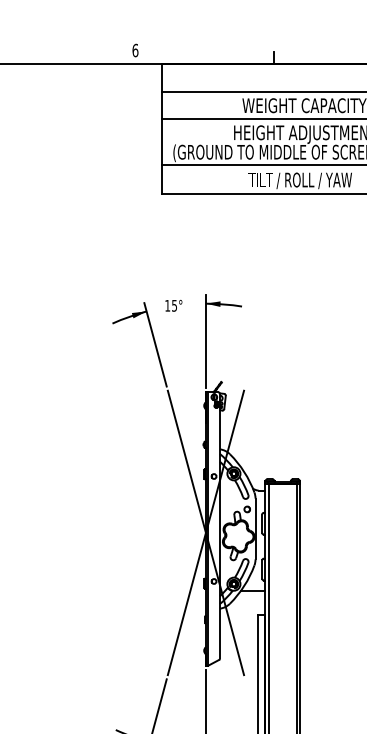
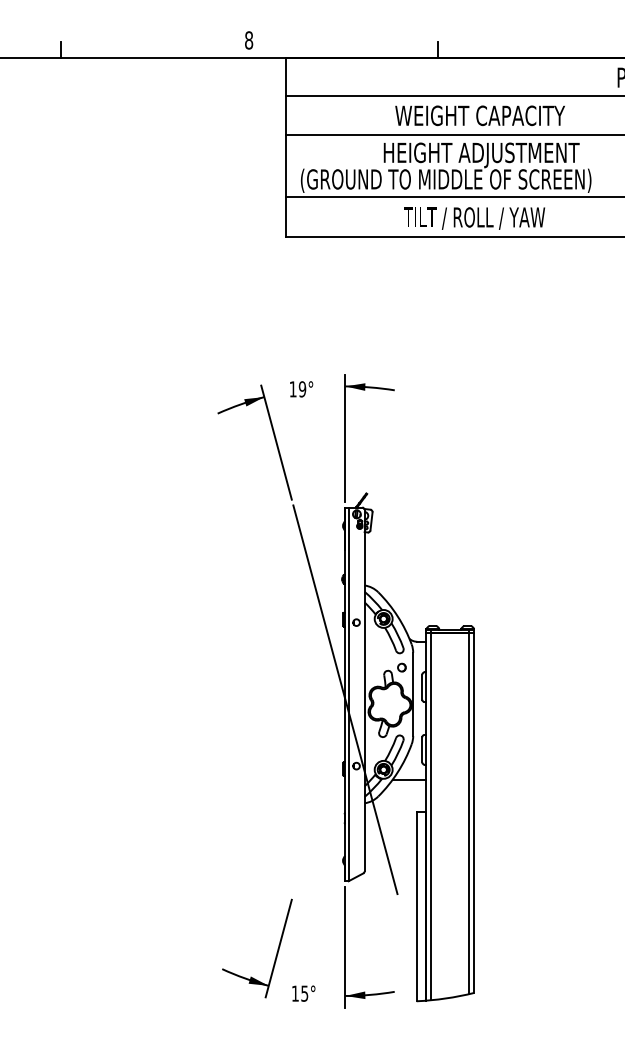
text: (135, 50) -> (249, 40), 6 -> 8
text: (174, 305) -> (302, 389), 15° -> 19°
line: (206, 532) -> (345, 699), removed

